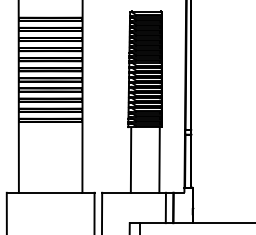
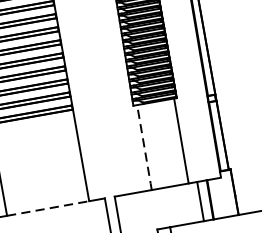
line: (131, 160) -> (145, 148), solid -> dashed
line: (50, 192) -> (47, 208), solid -> dashed

